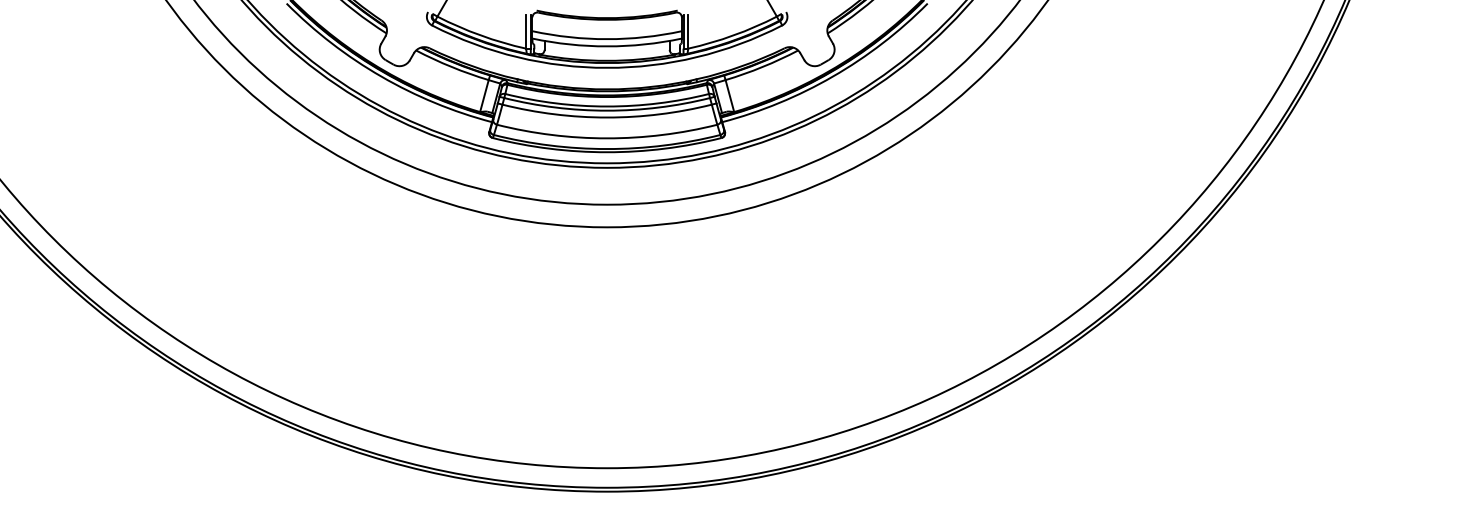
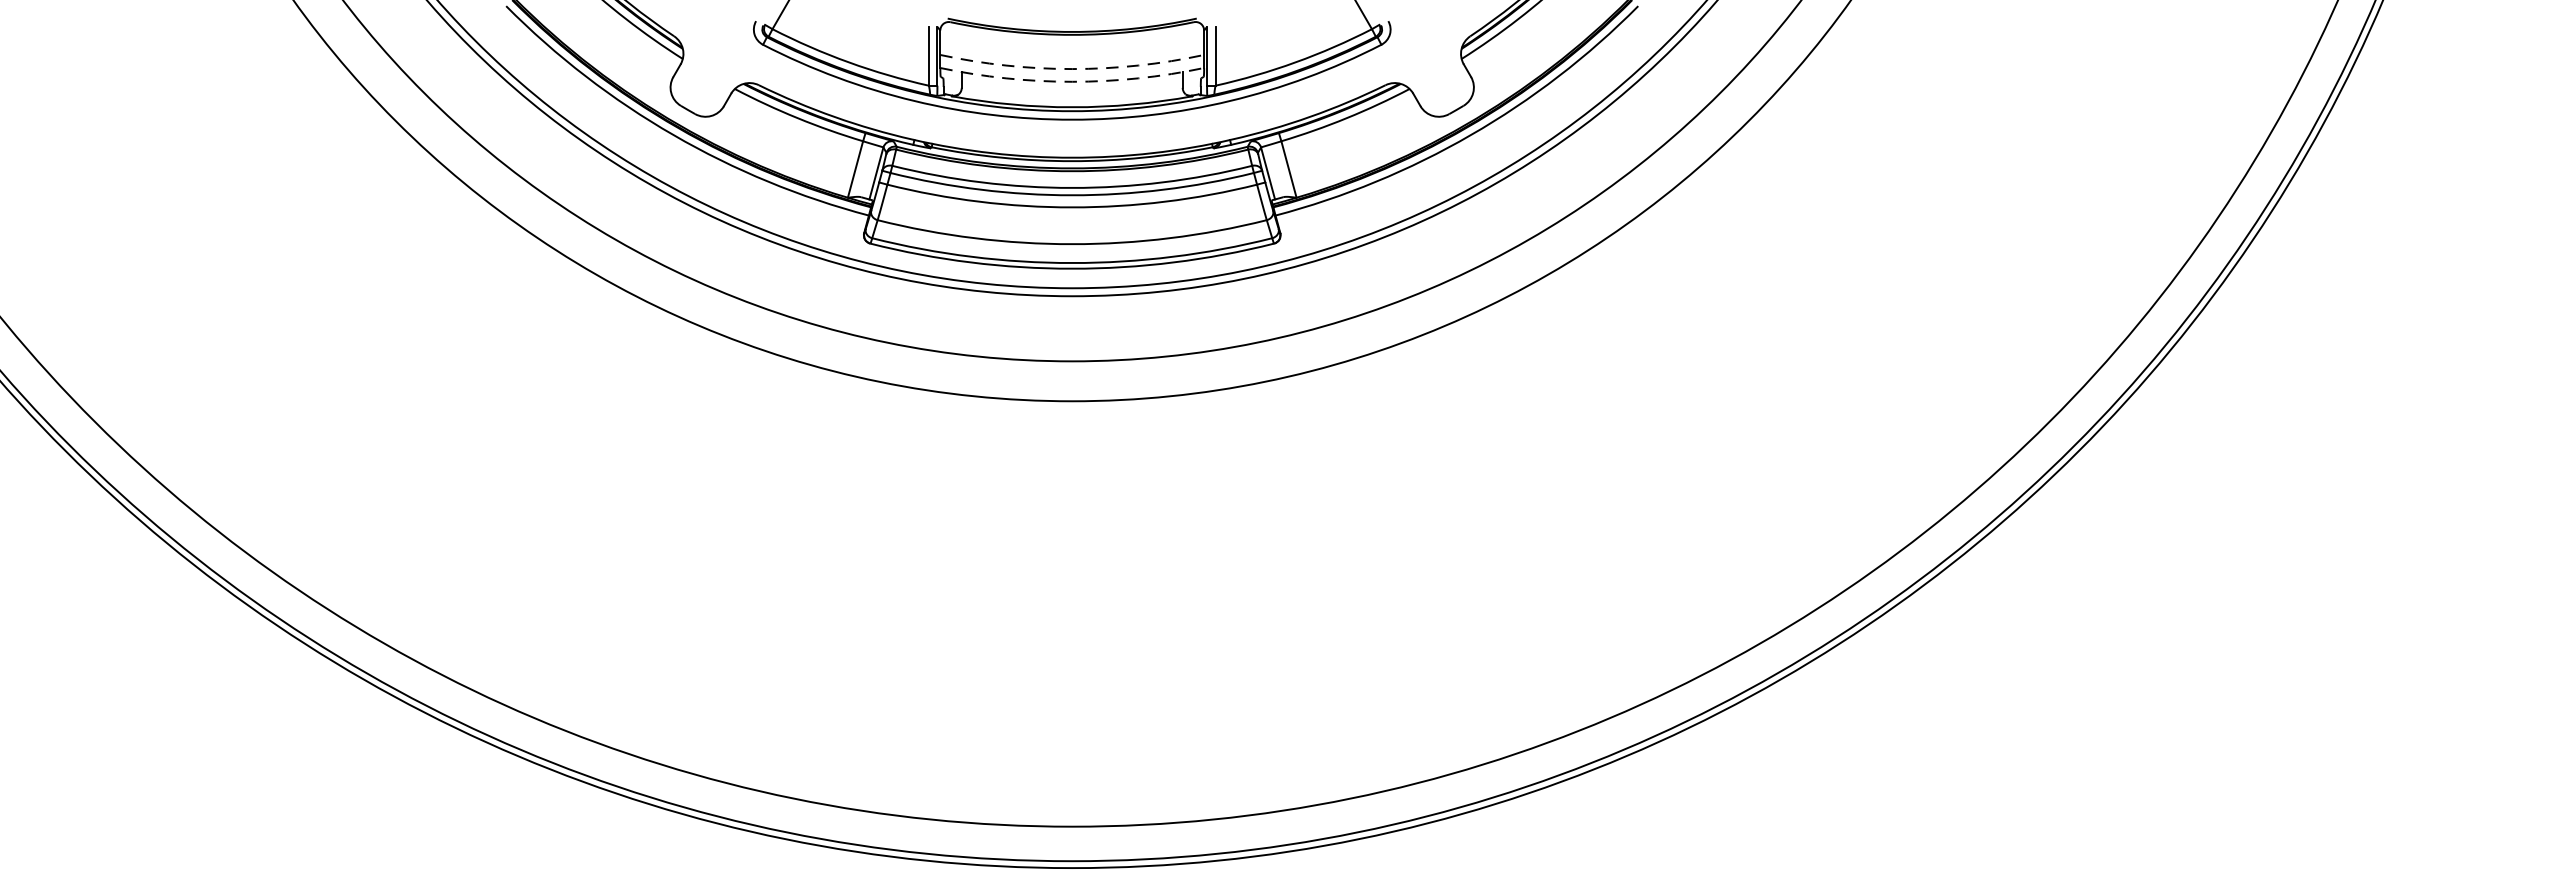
arc: (607, 39) -> (1072, 69), solid -> dashed
arc: (607, 46) -> (1072, 81), solid -> dashed

